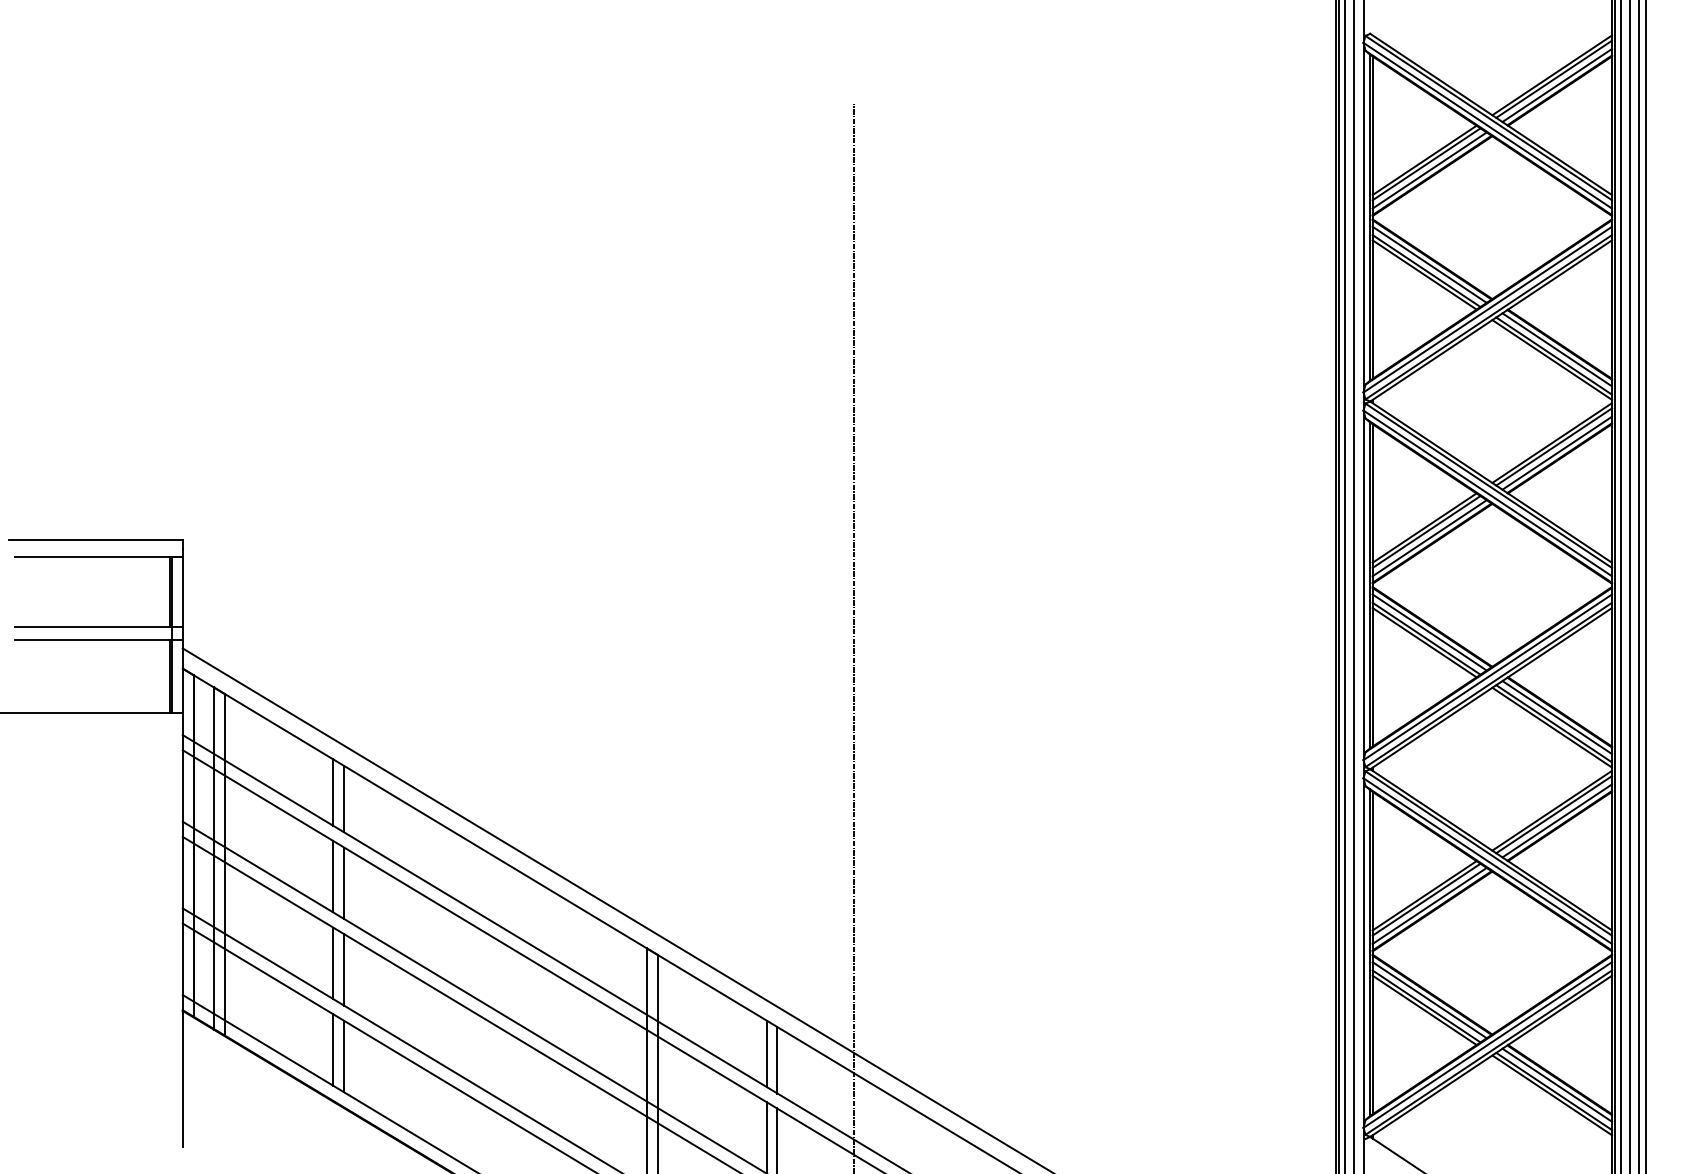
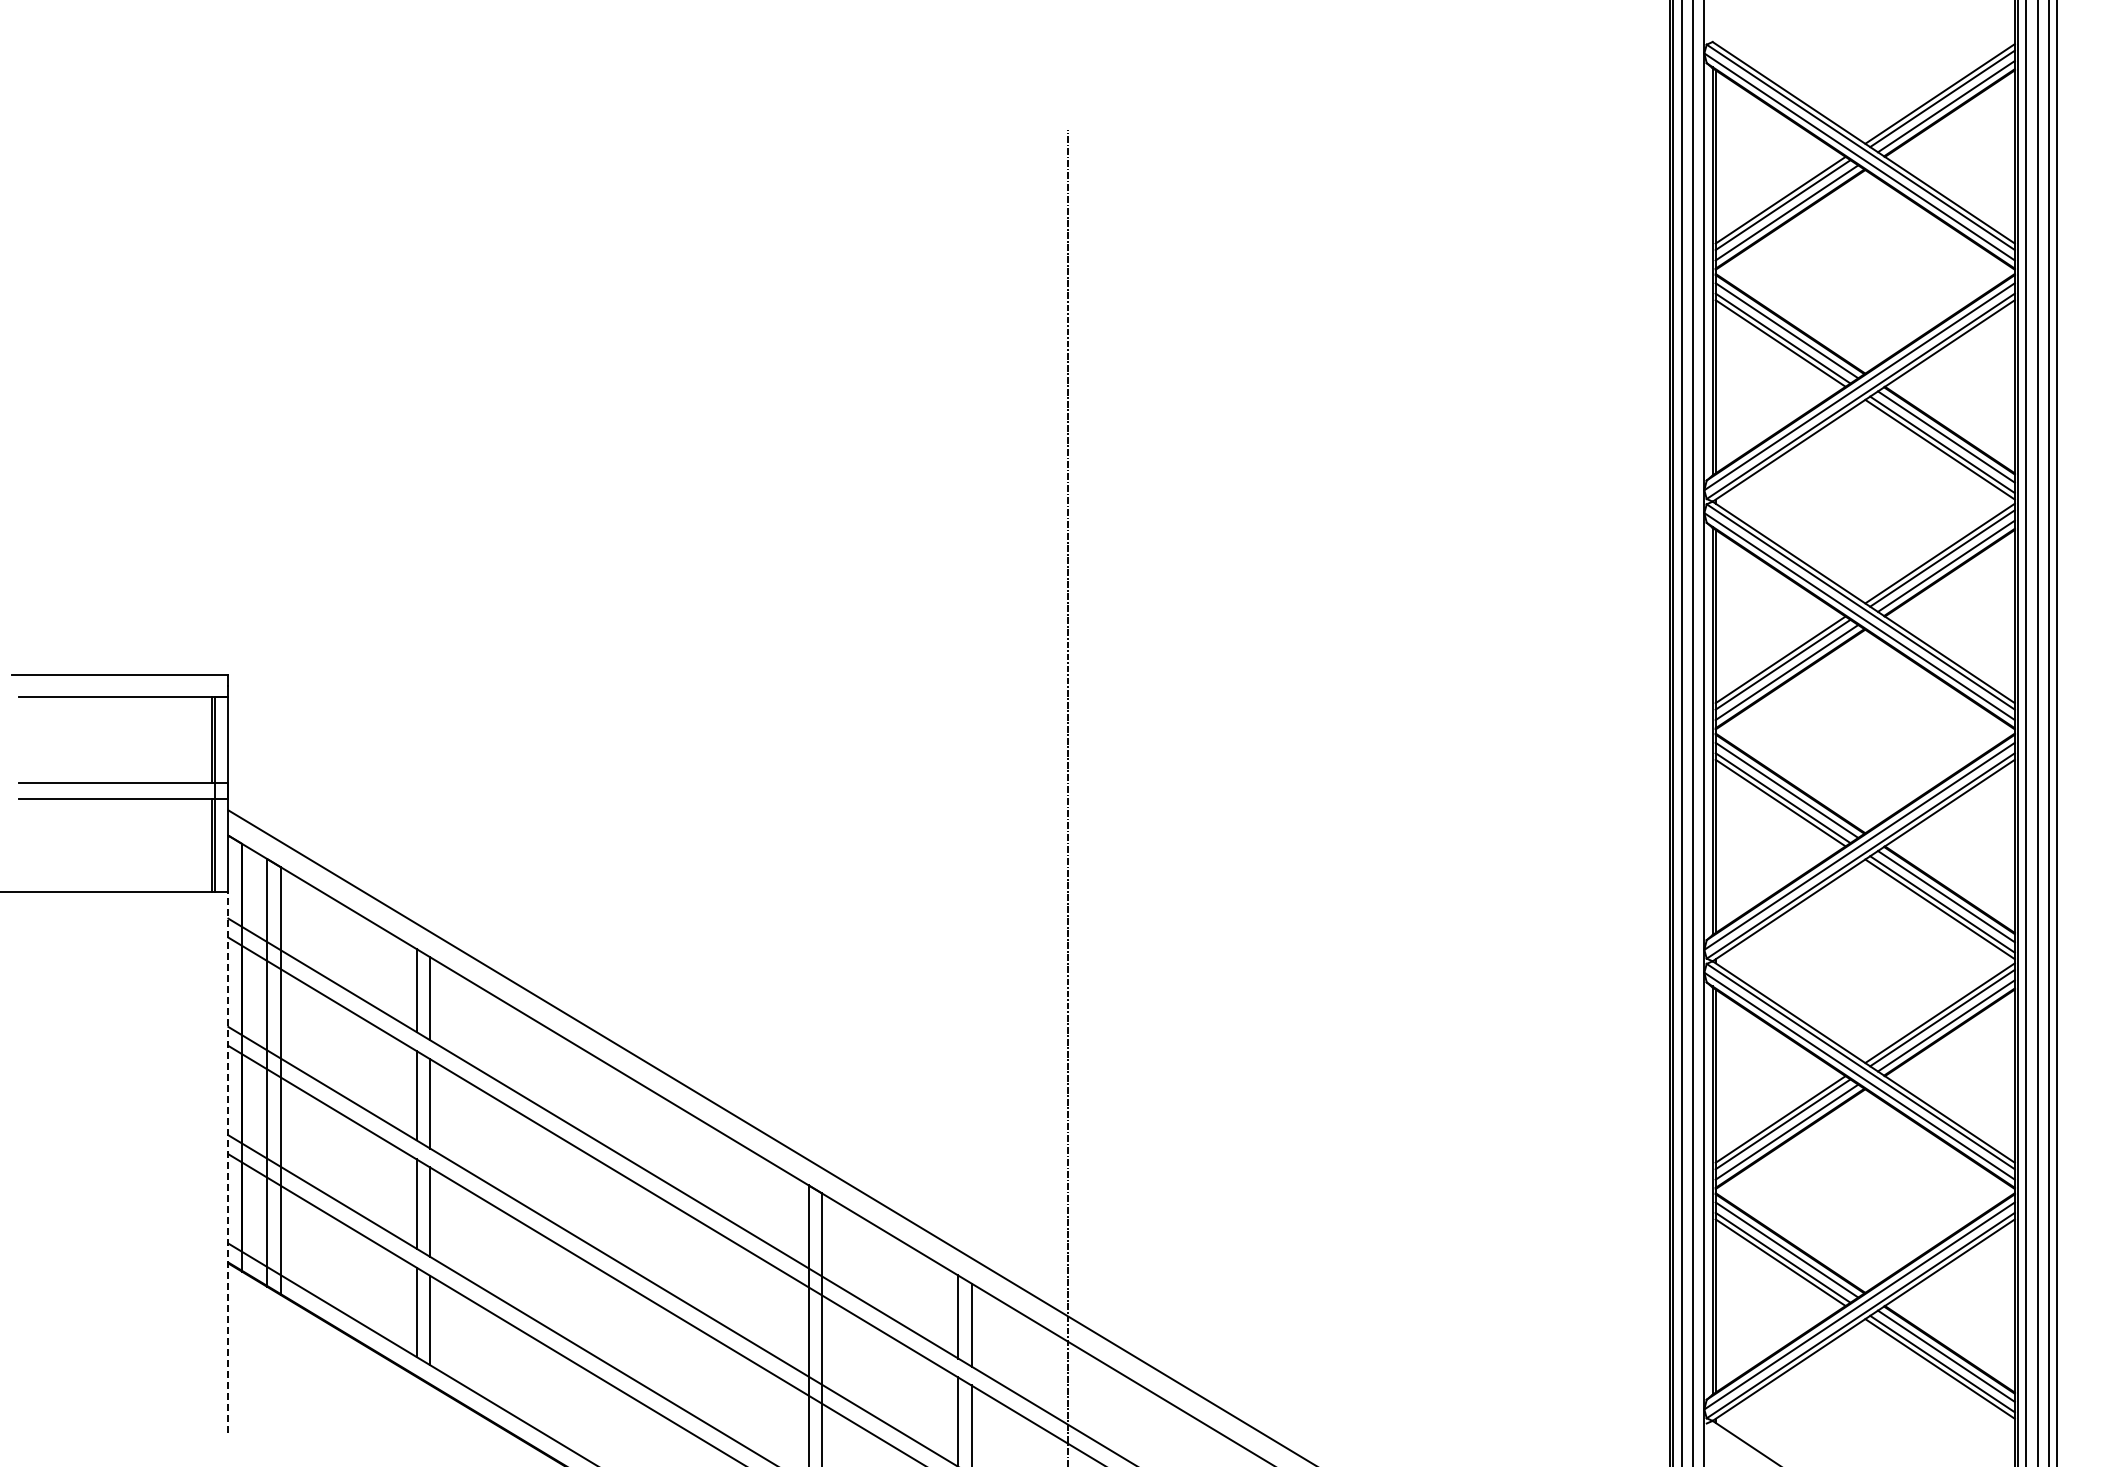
line: (182, 930) -> (228, 1162), solid -> dashed

